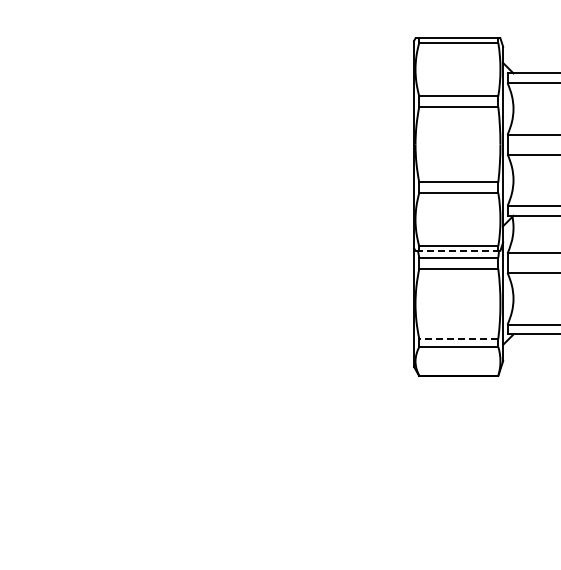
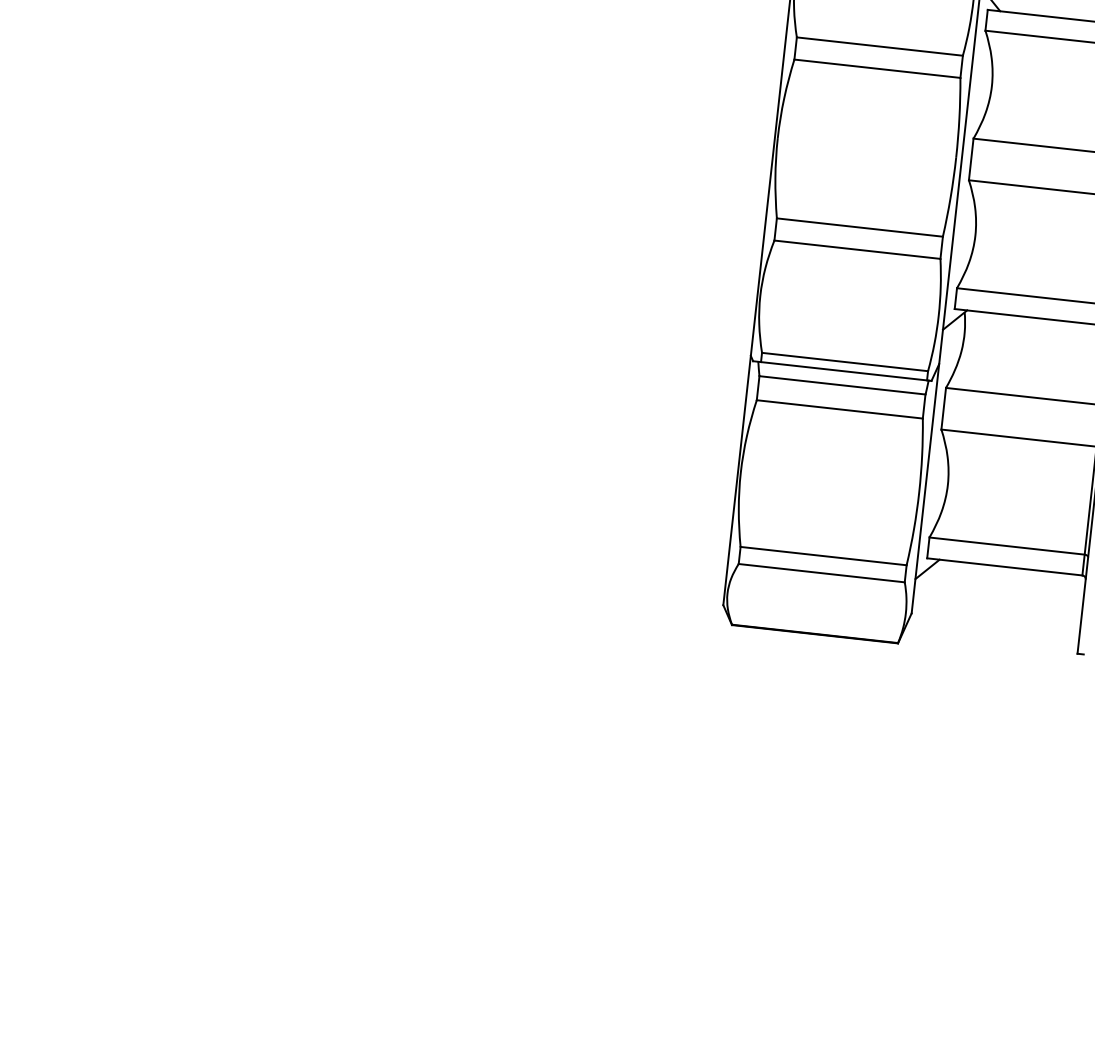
line: (458, 250) -> (843, 370), dashed -> solid
line: (458, 338) -> (823, 555), dashed -> solid

